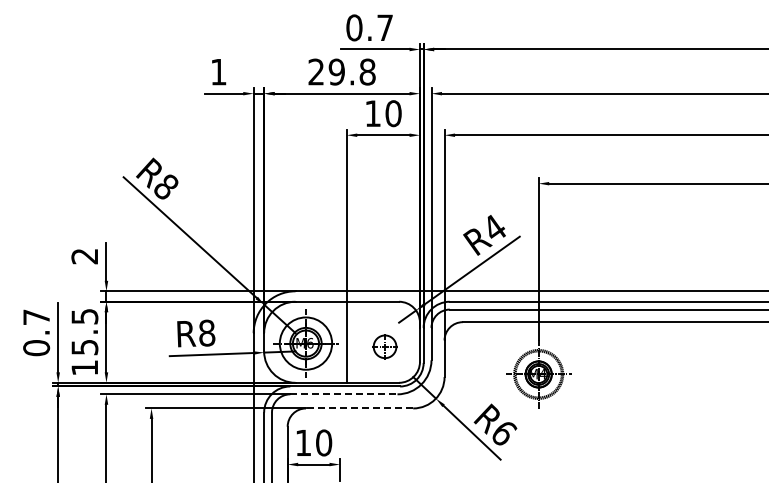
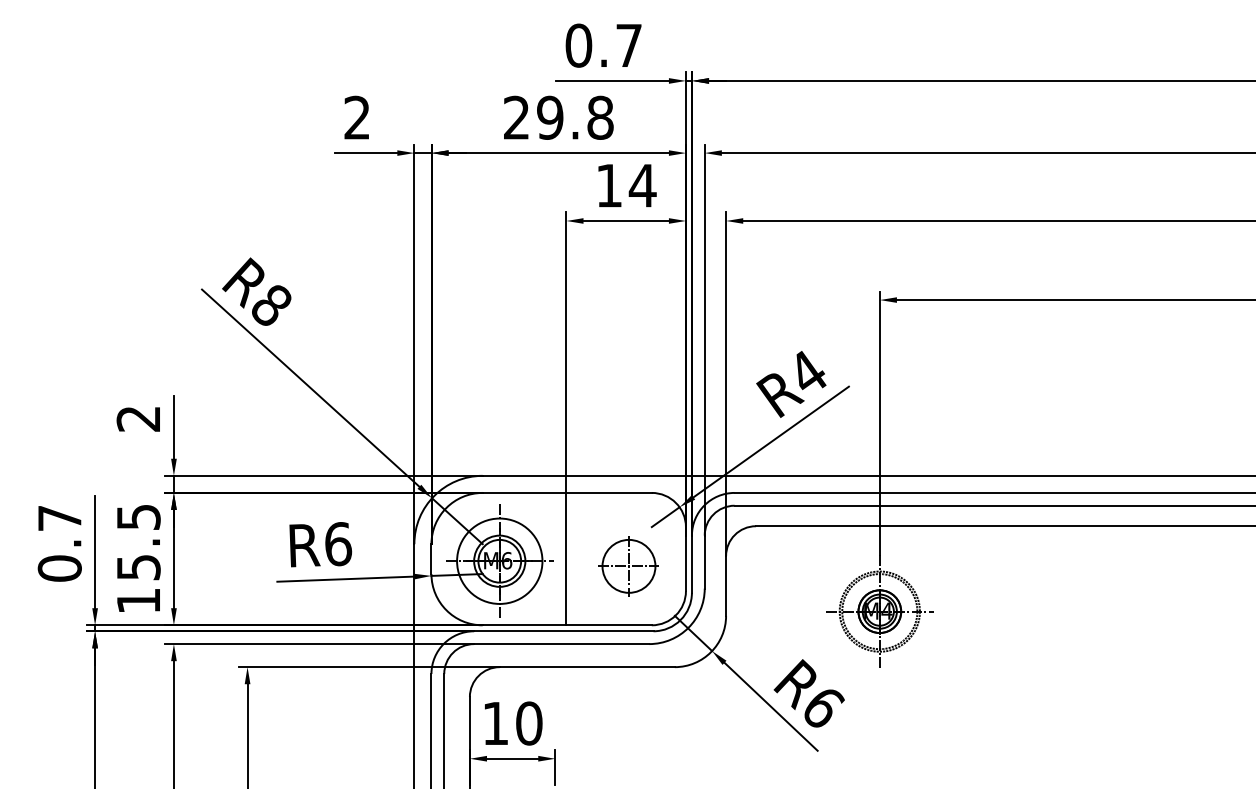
text: (218, 71) -> (356, 116), 1 -> 2
text: (393, 113) -> (642, 185), 10 -> 14
text: (207, 332) -> (338, 543), R8 -> R6
part: (384, 346) -> (628, 565), size x1.43
line: (343, 394) -> (561, 644), dashed -> solid
line: (359, 408) -> (587, 667), dashed -> solid

